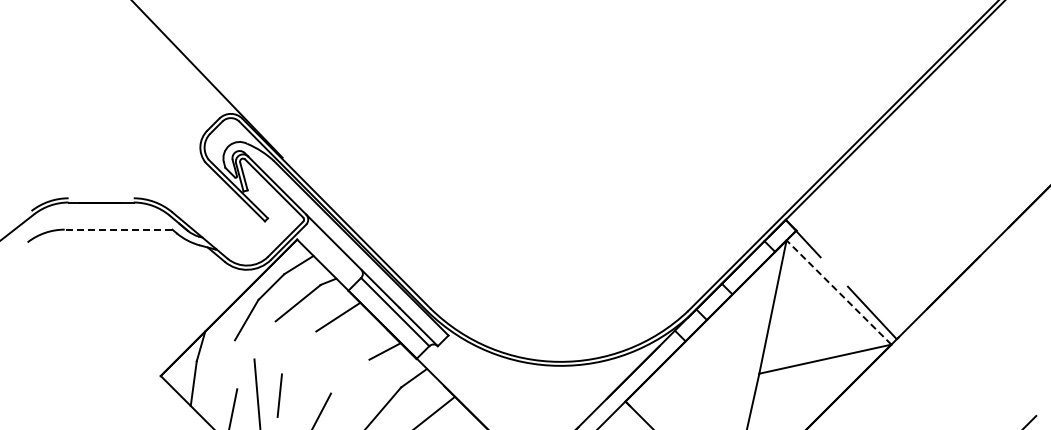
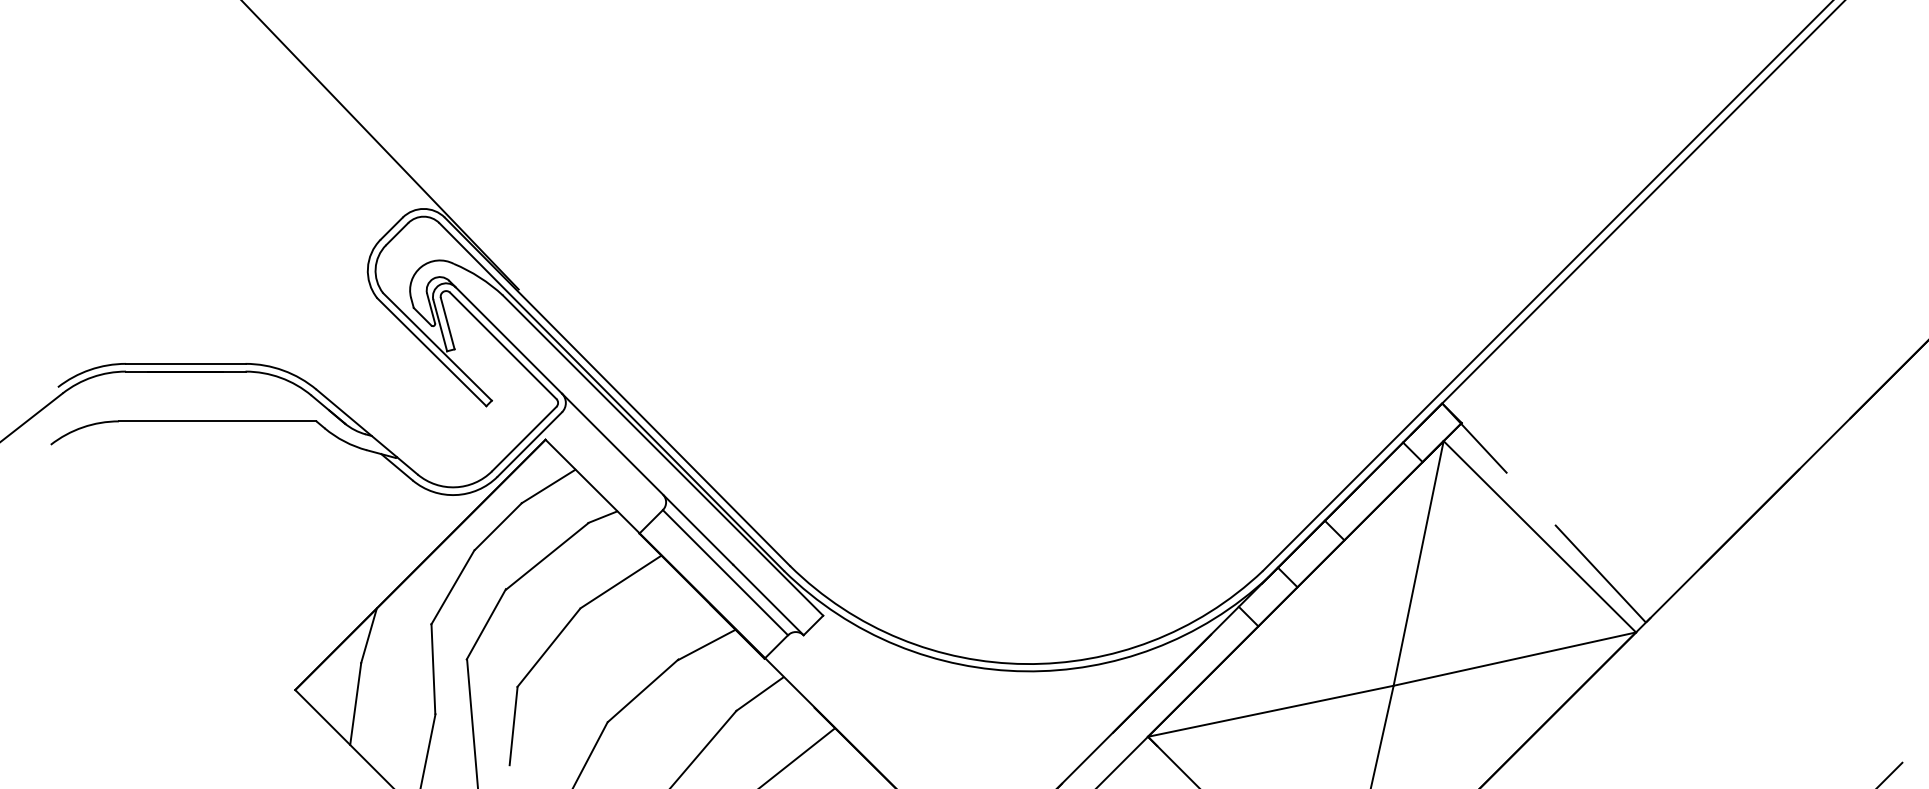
line: (100, 198) -> (184, 364), added
line: (118, 229) -> (217, 421), dashed -> solid
line: (839, 292) -> (1540, 536), dashed -> solid
line: (264, 340) -> (485, 624), added
line: (298, 352) -> (547, 646), added
line: (236, 364) -> (434, 668), added
line: (350, 376) -> (643, 690), added
line: (691, 387) -> (1269, 711), added

